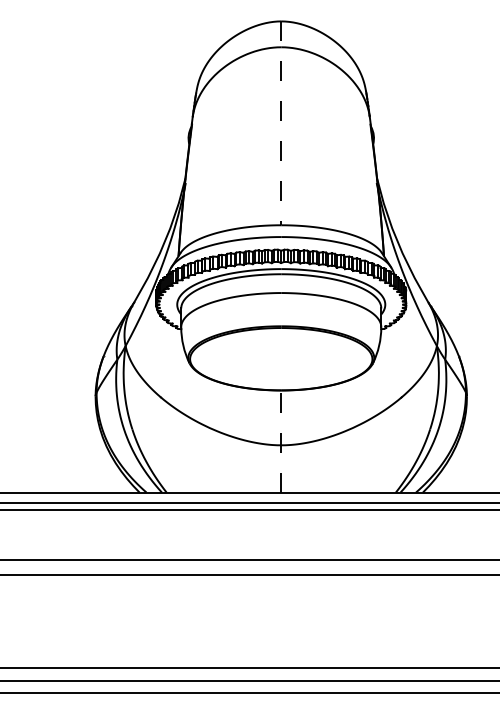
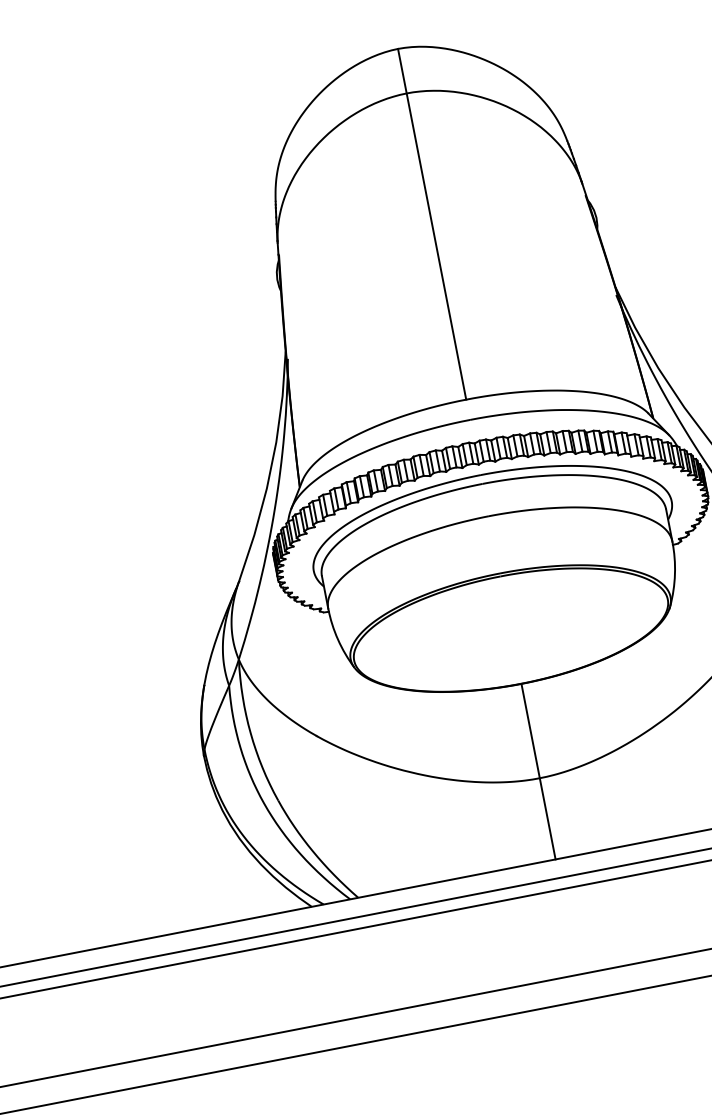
line: (281, 123) -> (432, 224), dashed -> solid
line: (281, 441) -> (538, 771), dashed -> solid

